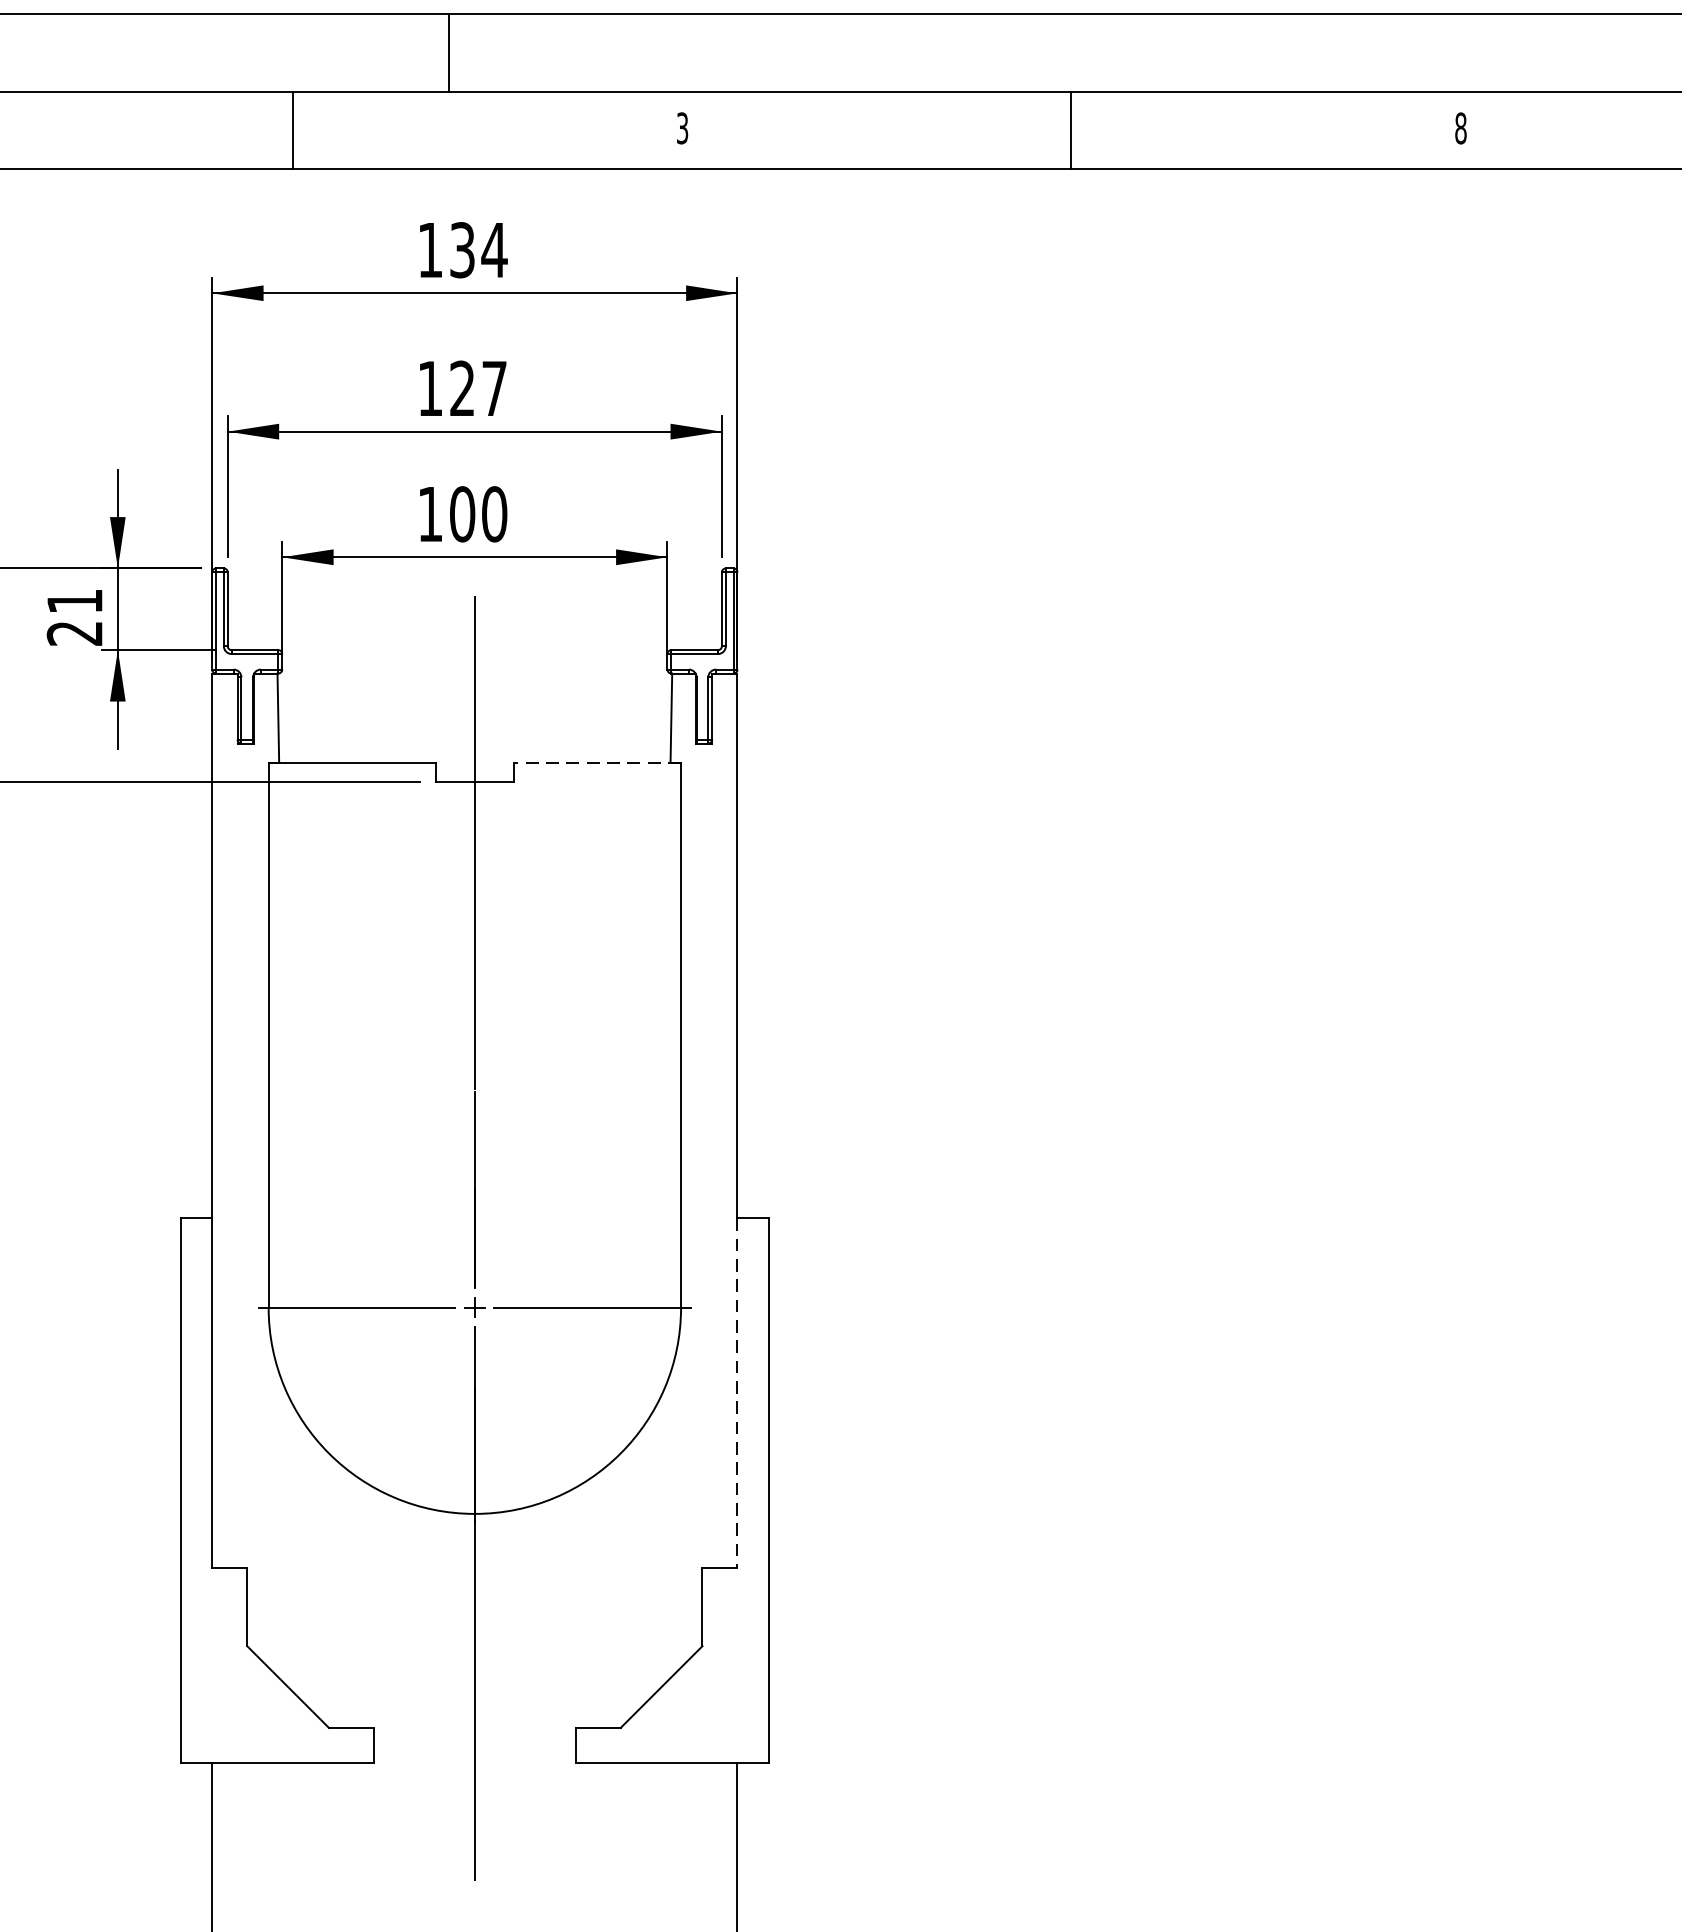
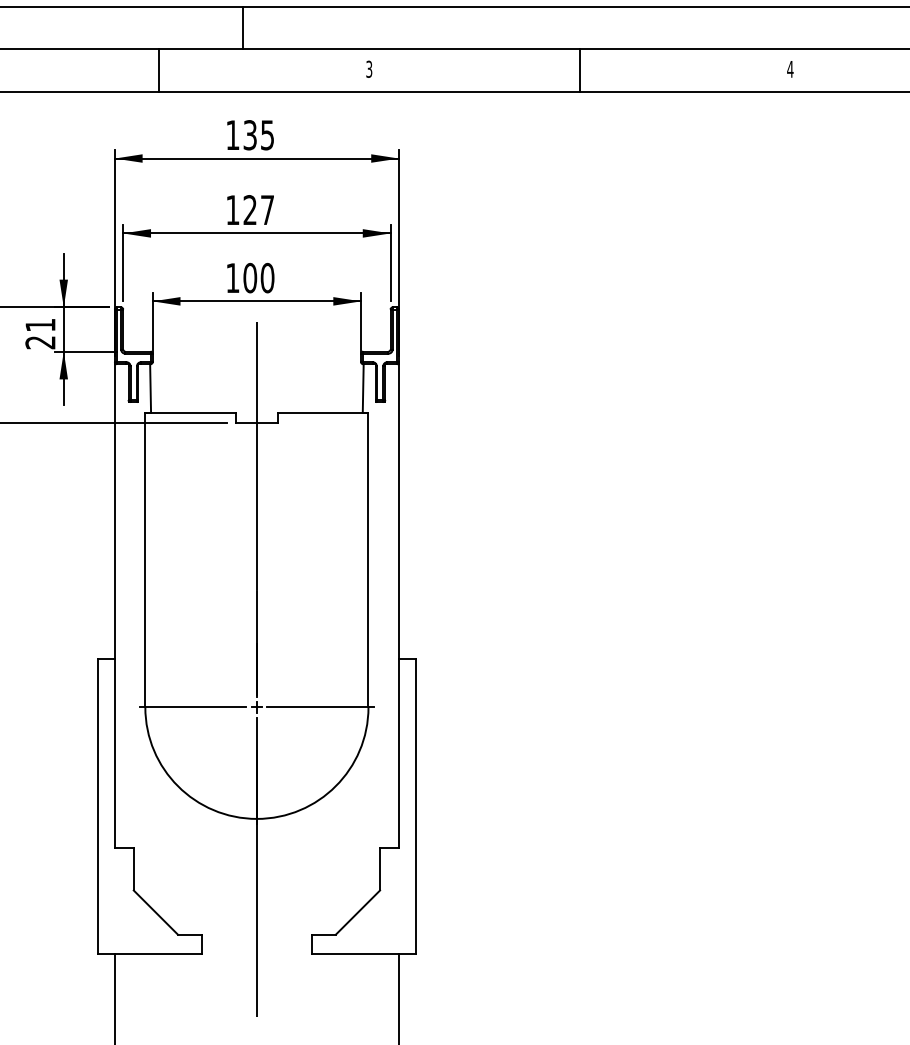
text: (1461, 126) -> (790, 68), 8 -> 4
text: (494, 250) -> (267, 135), 134 -> 135
line: (596, 762) -> (322, 412), dashed -> solid
line: (738, 1392) -> (399, 753), dashed -> solid

